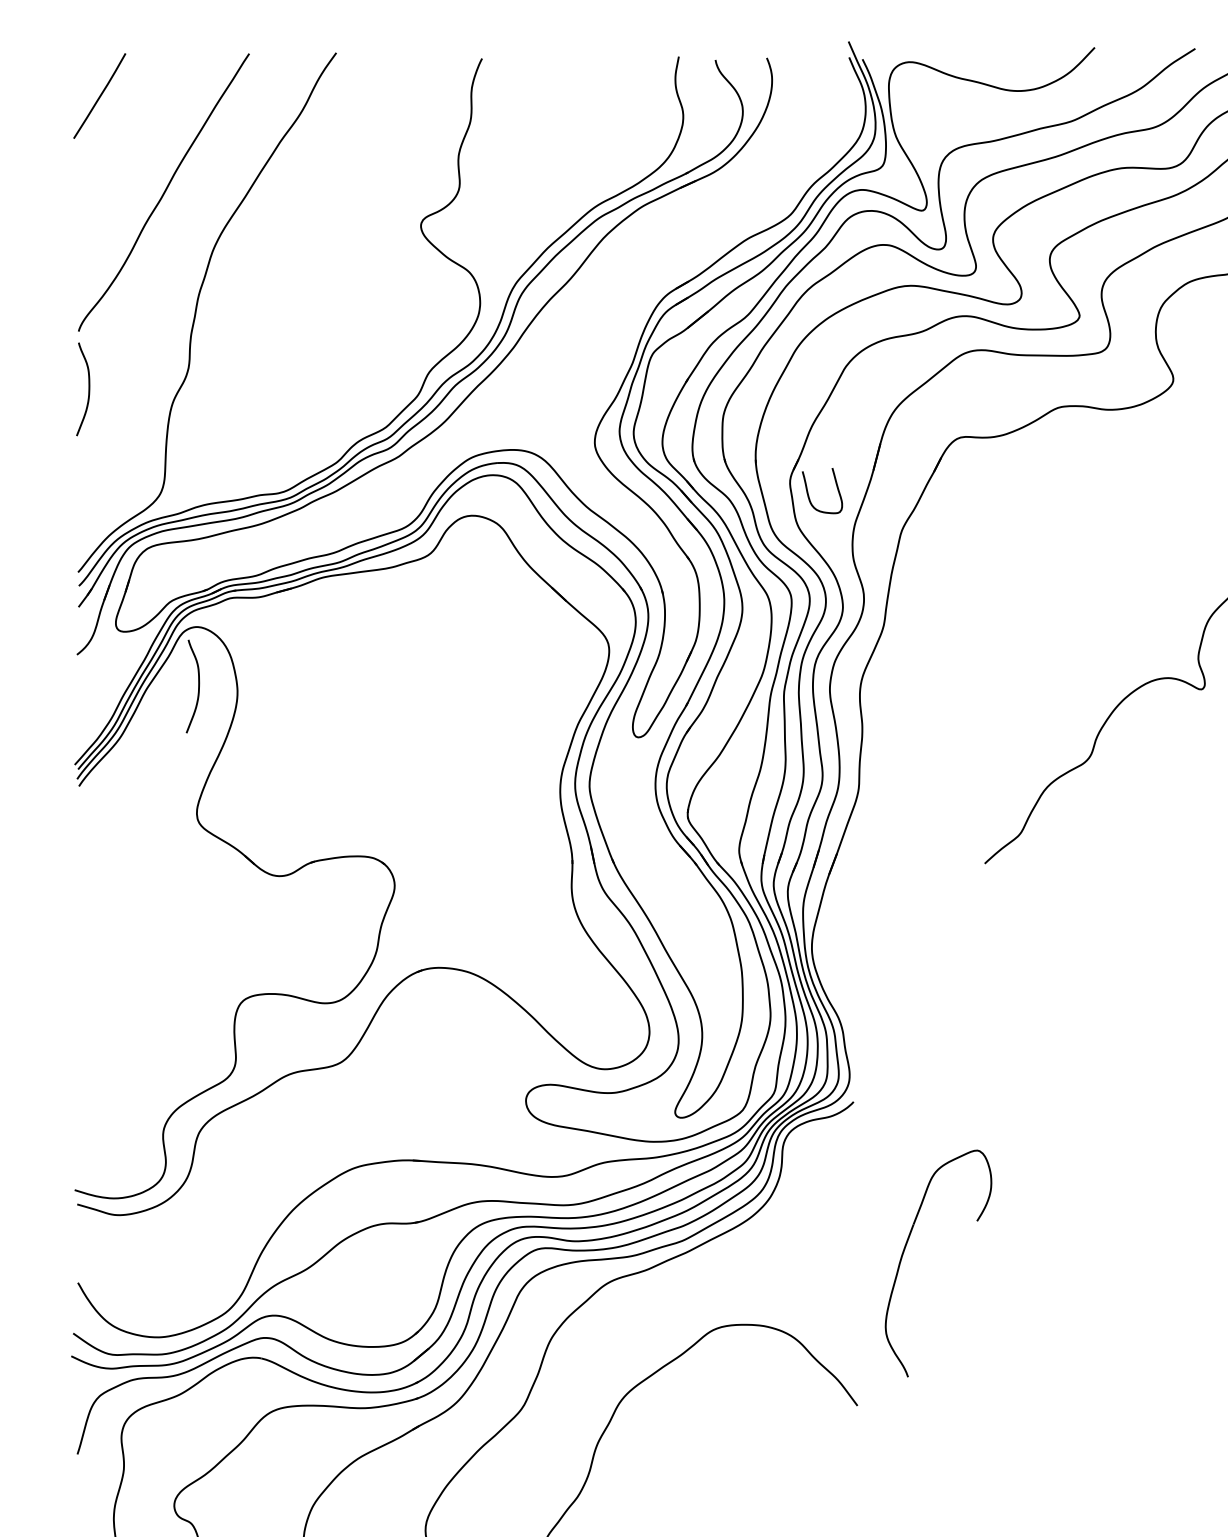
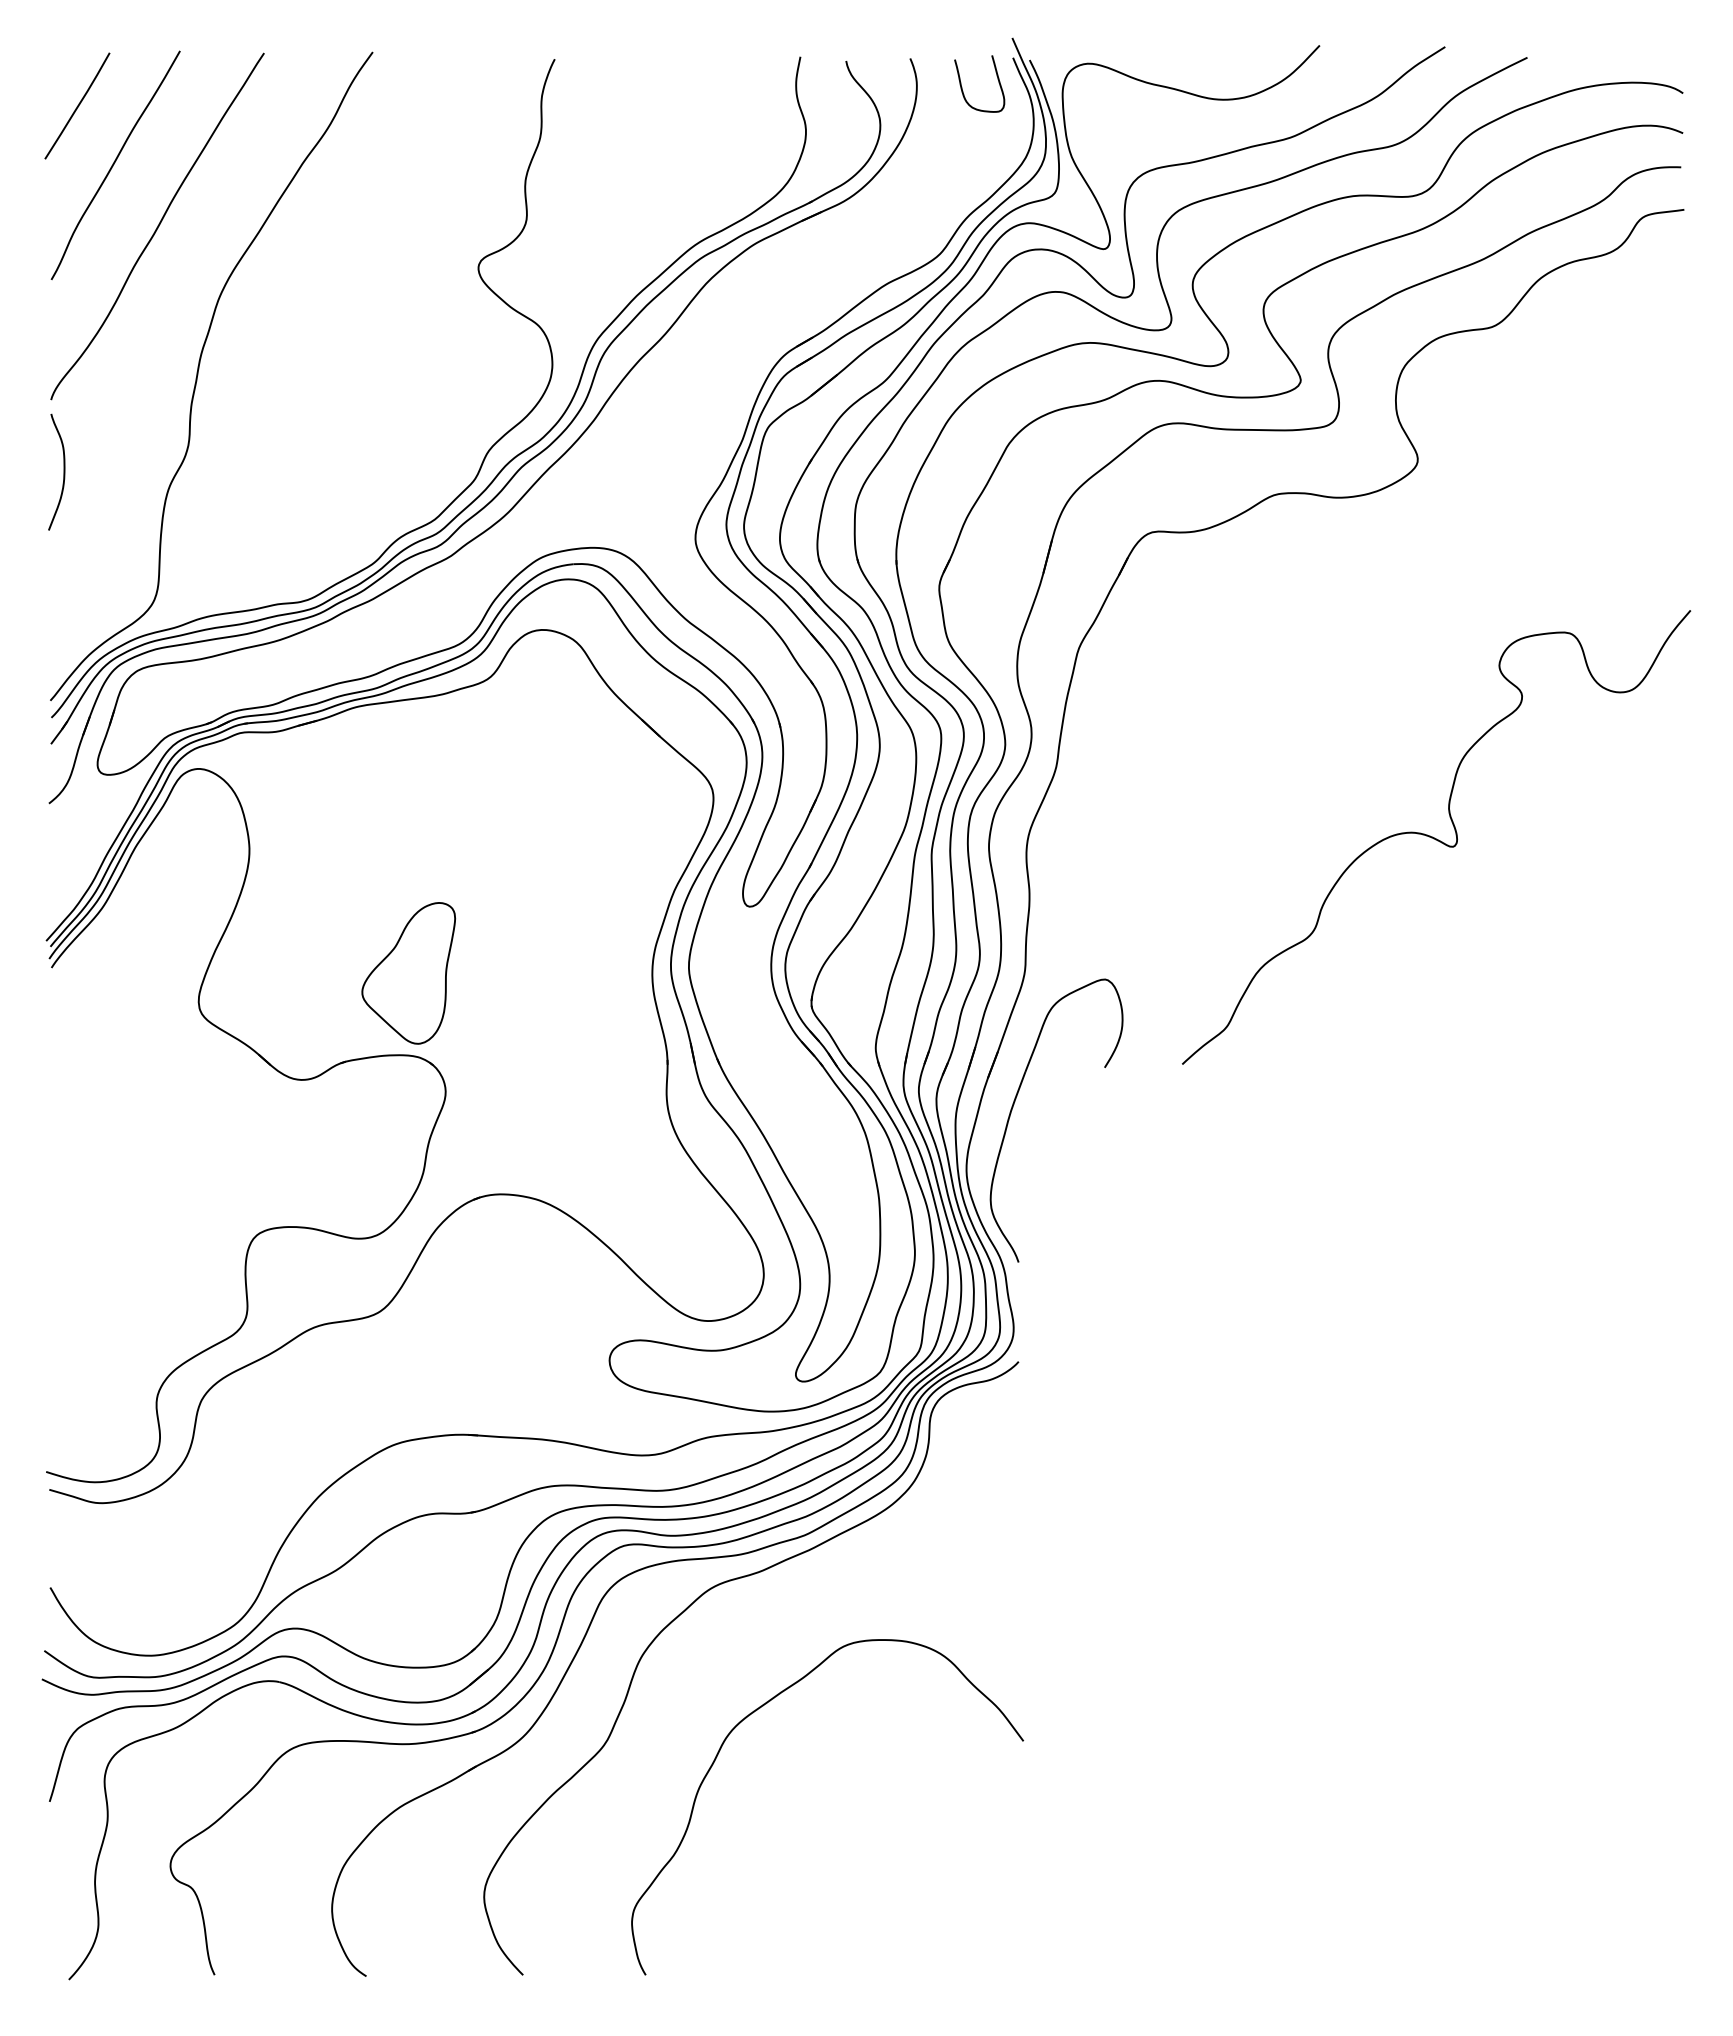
curve: (129, 142) -> (114, 164), added
curve: (808, 493) -> (962, 87), moved
curve: (198, 685) -> (200, 842), removed
part: (364, 790) -> (408, 973), added
part: (904, 1253) -> (1013, 1107), moved

